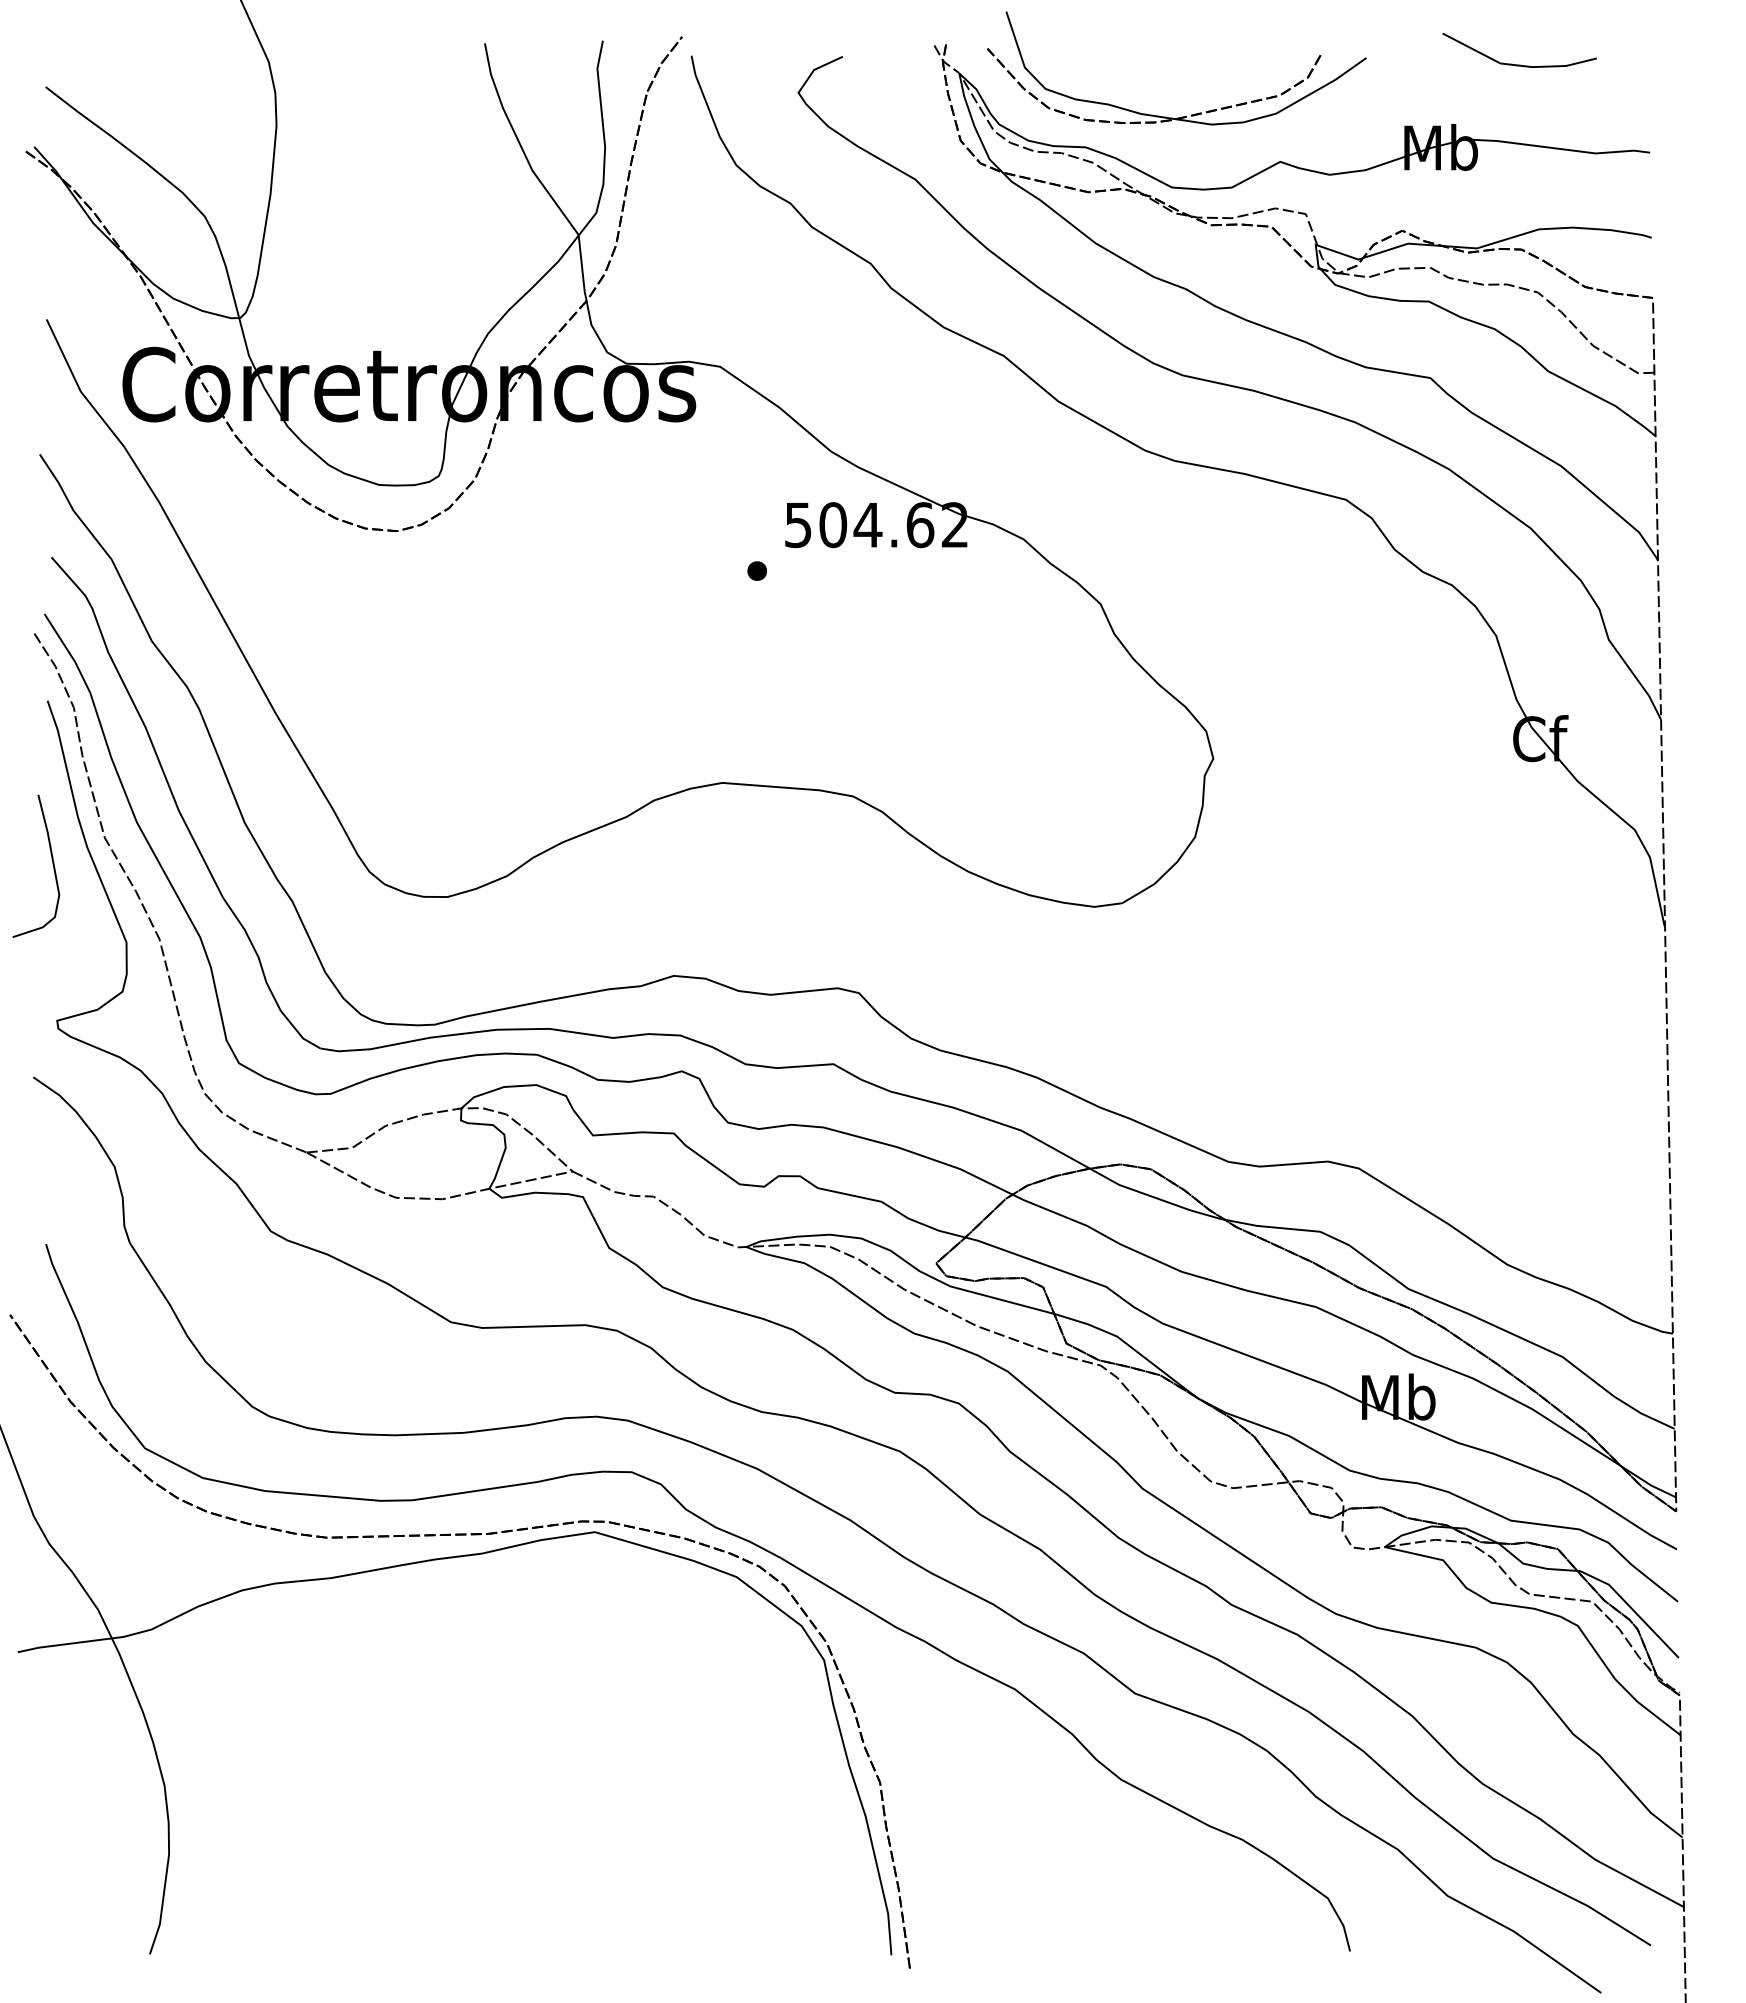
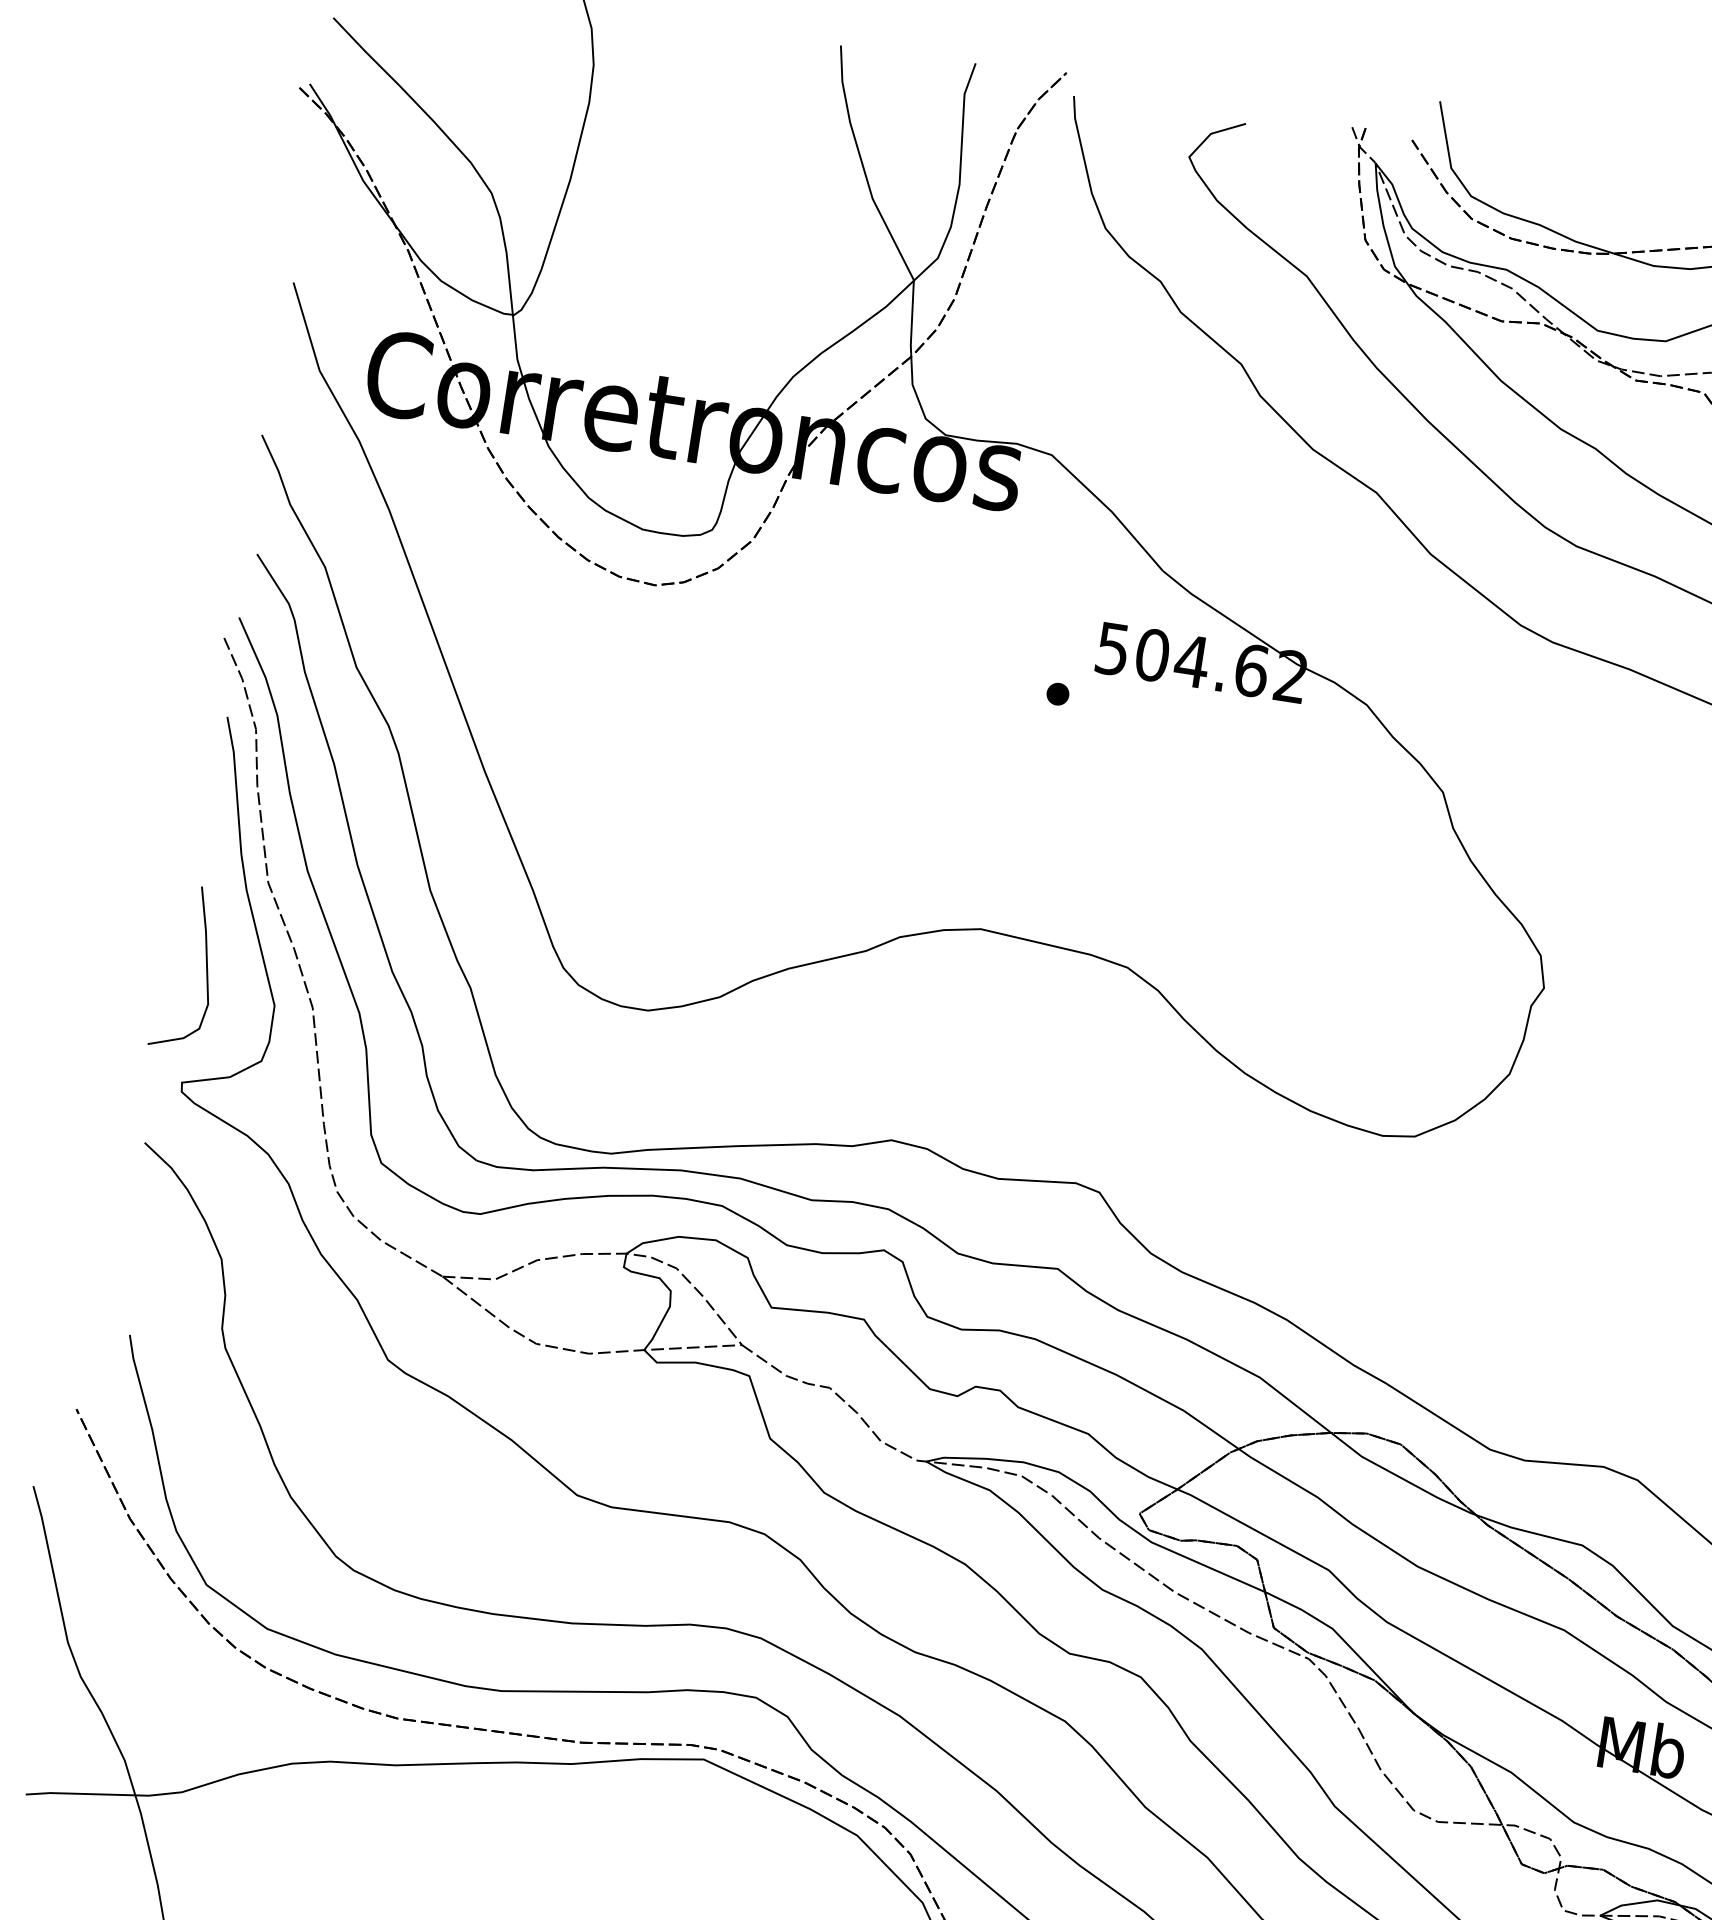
curve: (52, 864) -> (205, 968), moved

